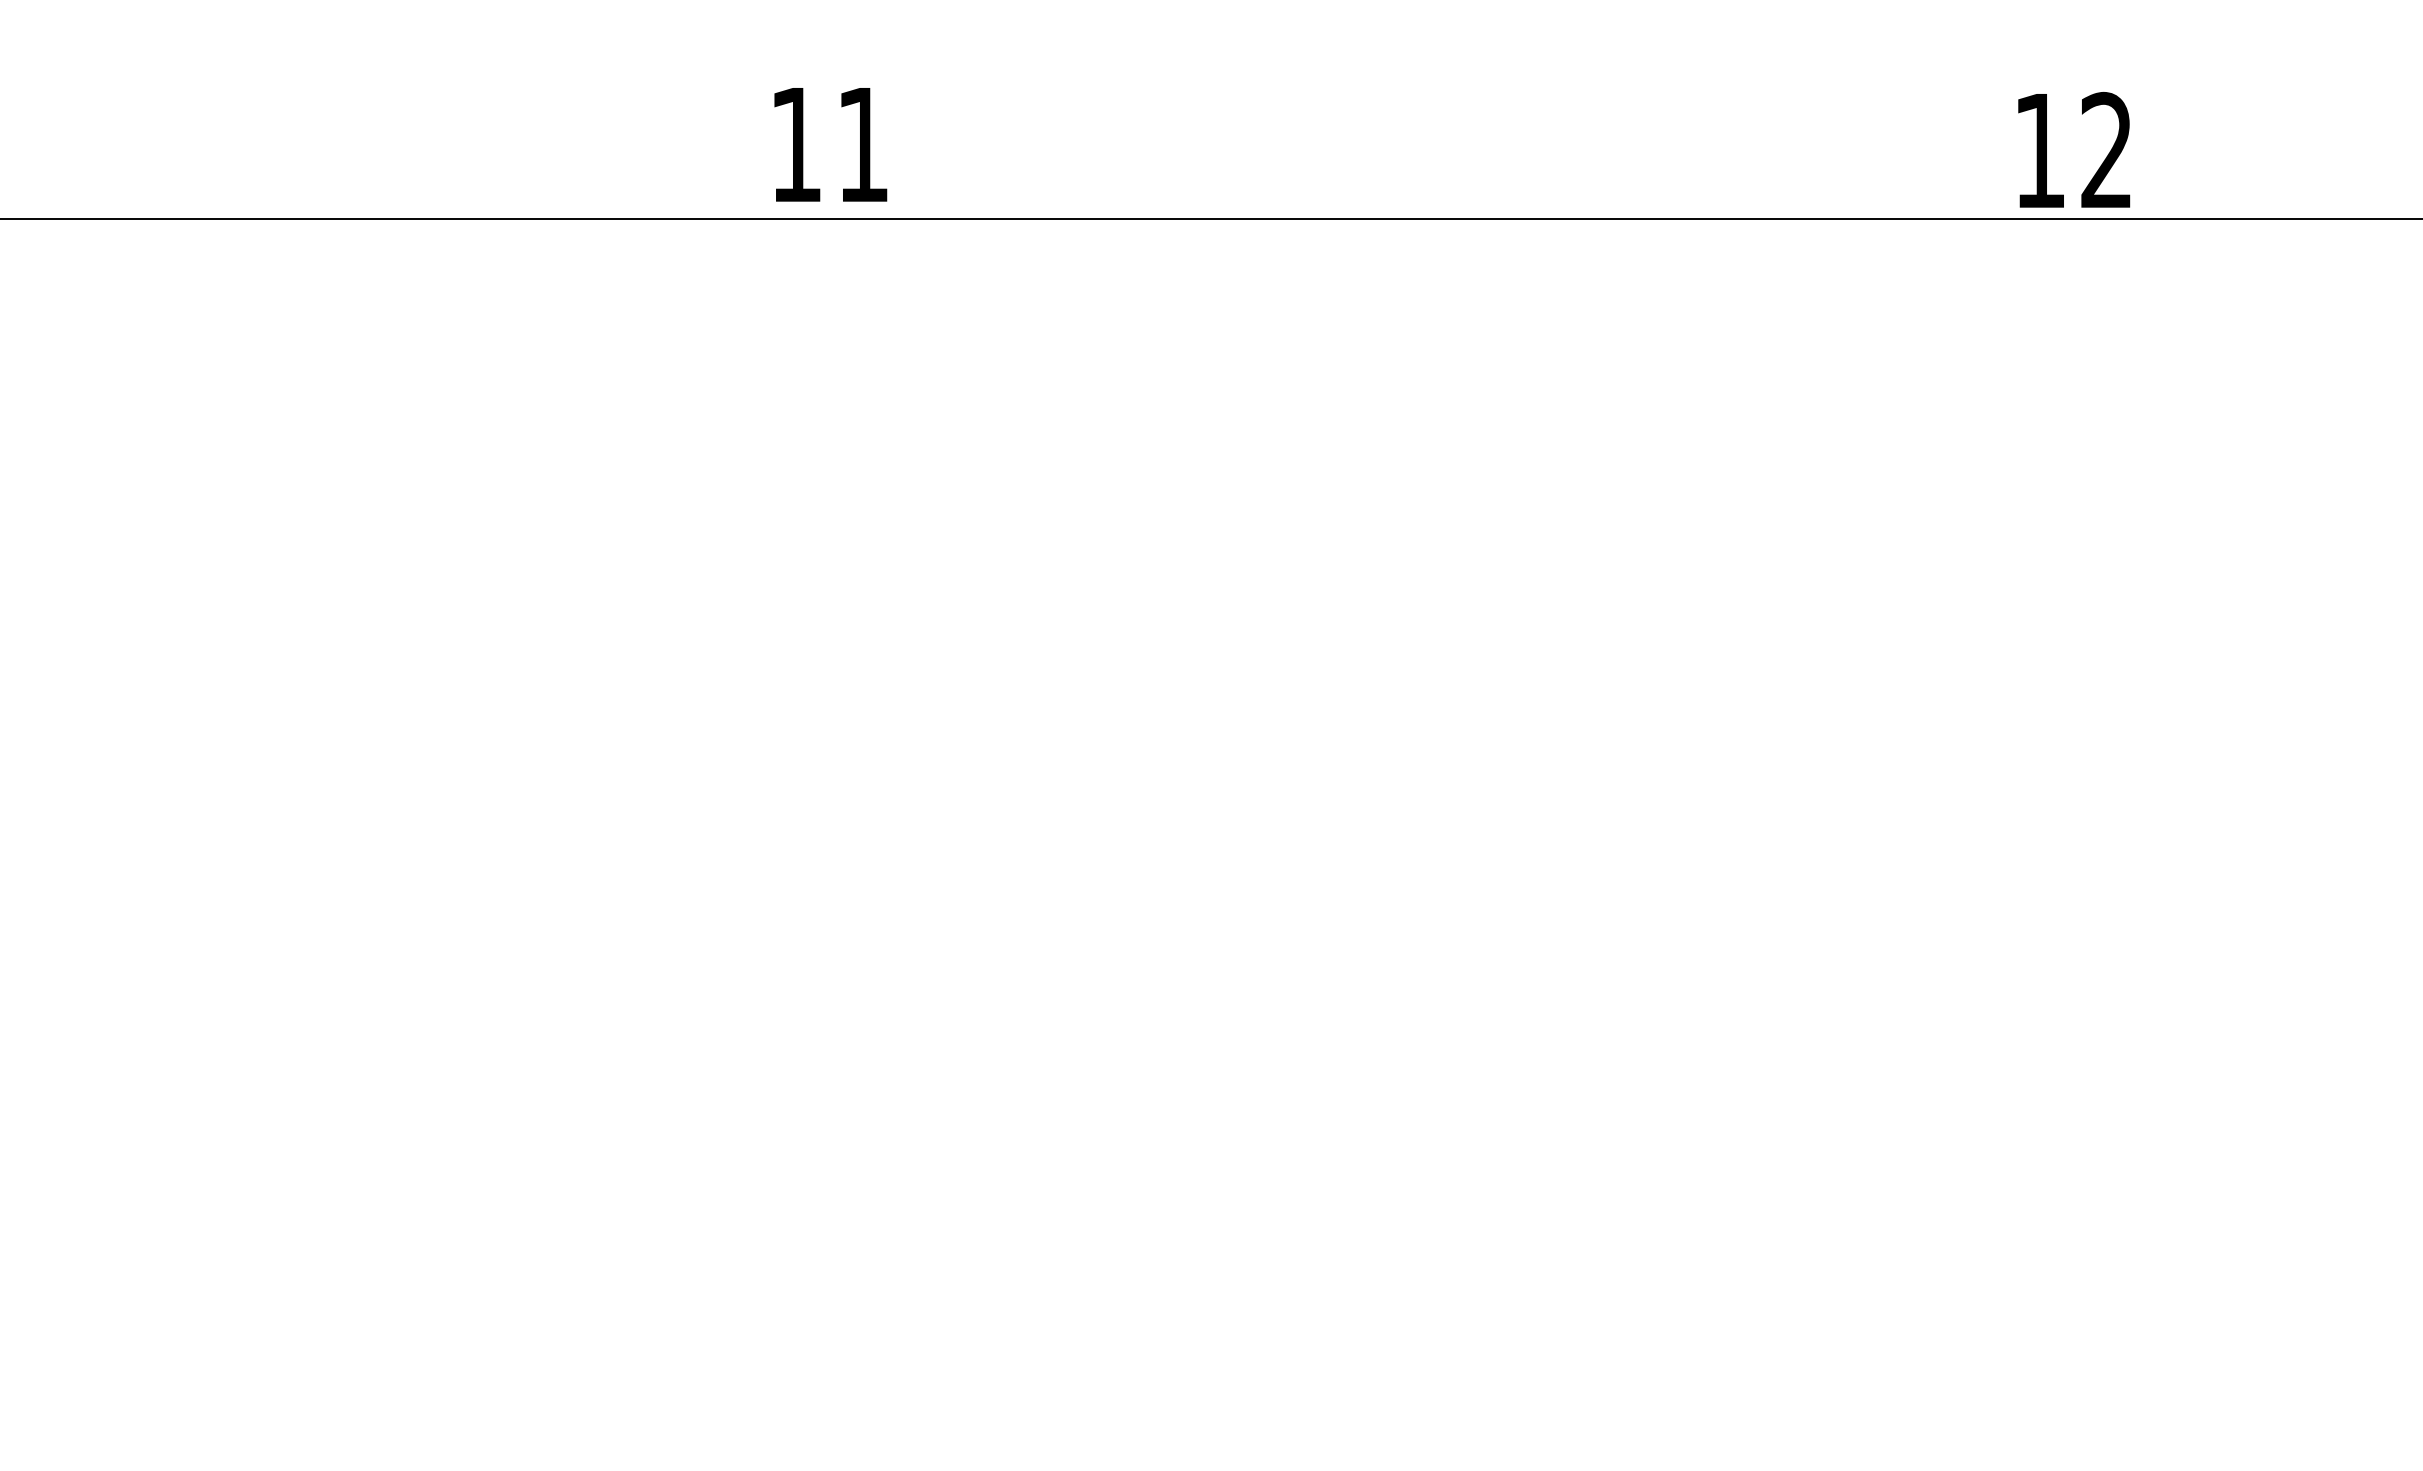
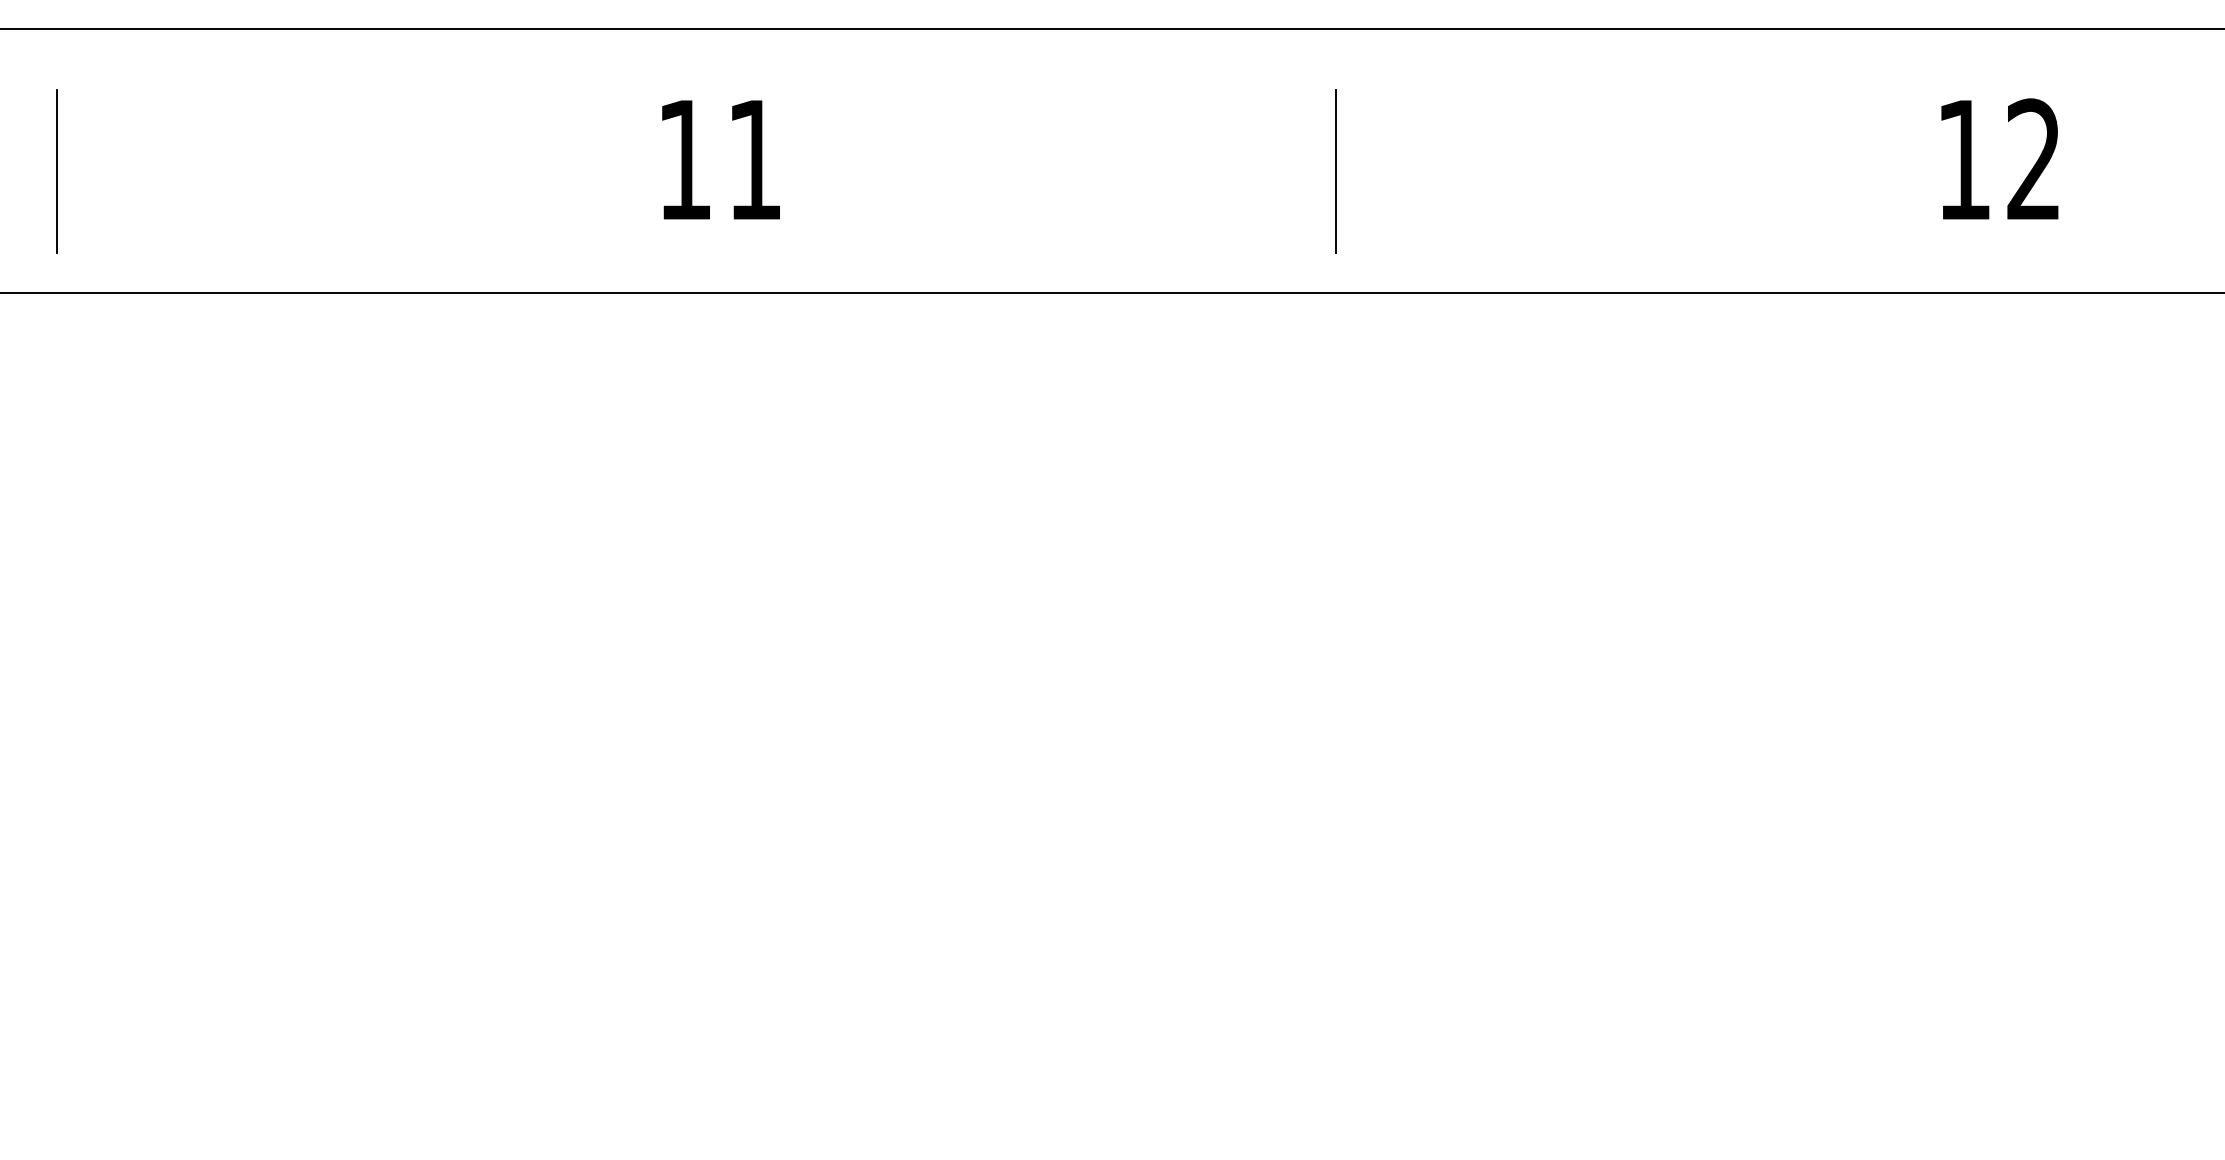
line: (194, 102) -> (57, 171), added
line: (1418, 102) -> (1336, 171), added
text: (830, 144) -> (720, 159), moved
text: (2074, 149) -> (2000, 158), moved

